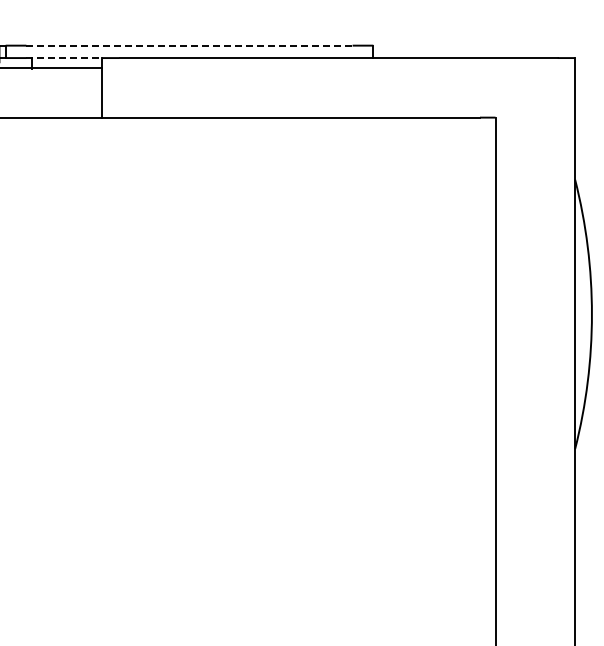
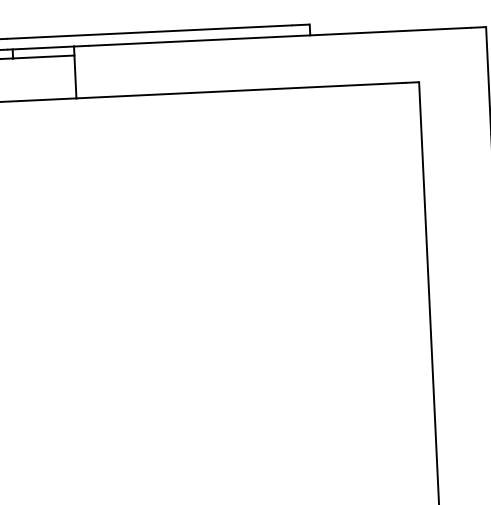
line: (189, 45) -> (149, 31), dashed -> solid
line: (64, 58) -> (41, 48), dashed -> solid

